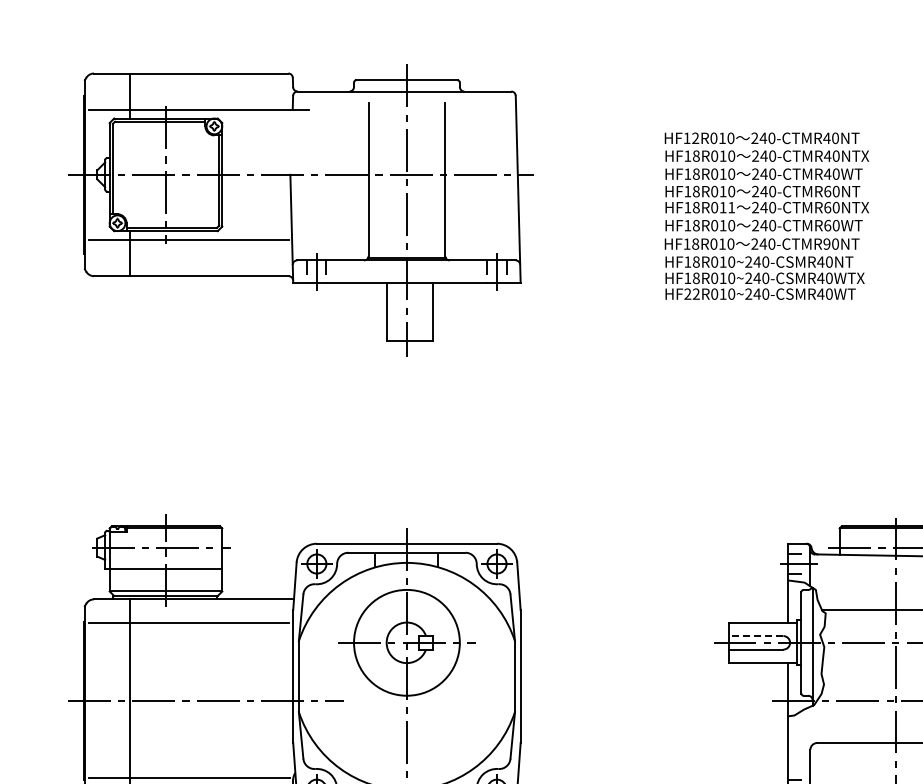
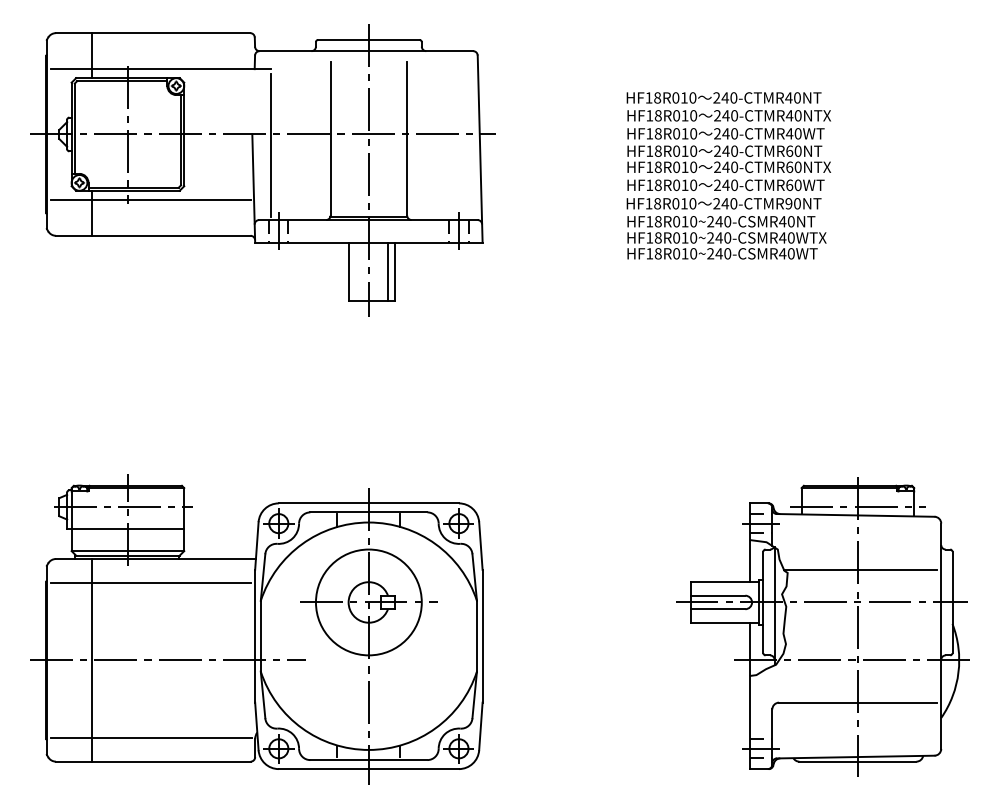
text: (695, 137) -> (657, 97), HF12R010 -> HF18R010
line: (308, 184) -> (270, 144), added
text: (731, 207) -> (693, 167), HF18R011 -> HF18R010
text: (691, 293) -> (653, 253), HF22R010~240-CSMR40WT -> HF18R010~240-CSMR40WT
line: (426, 311) -> (388, 271), added
line: (755, 635) -> (717, 595), dashed -> solid

